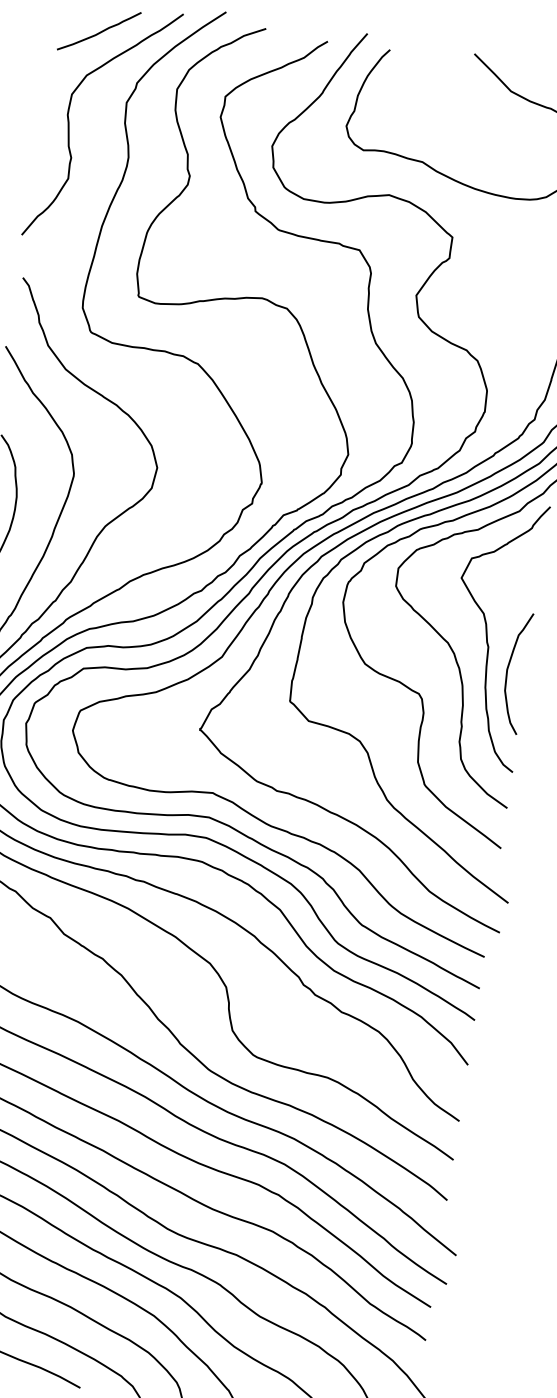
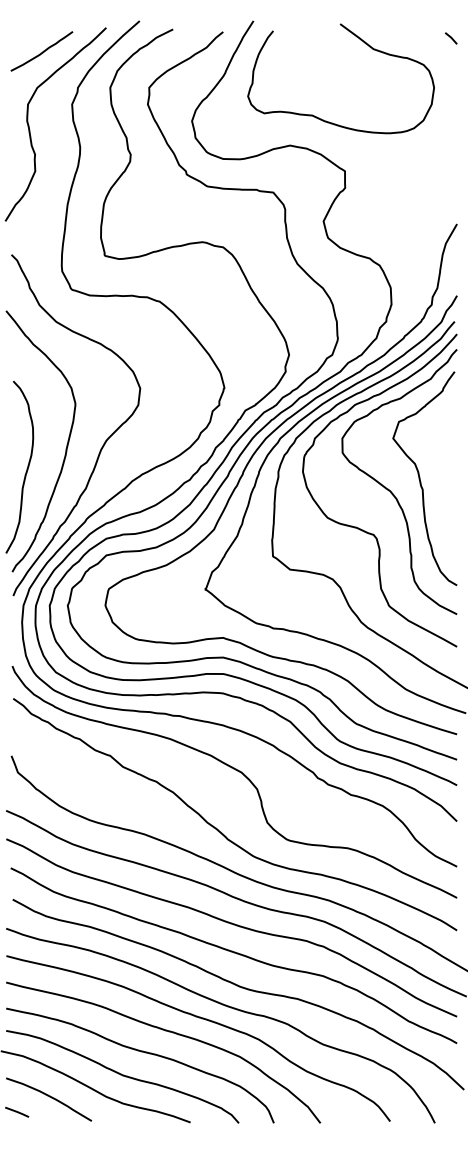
curve: (508, 671) -> (441, 506), removed

